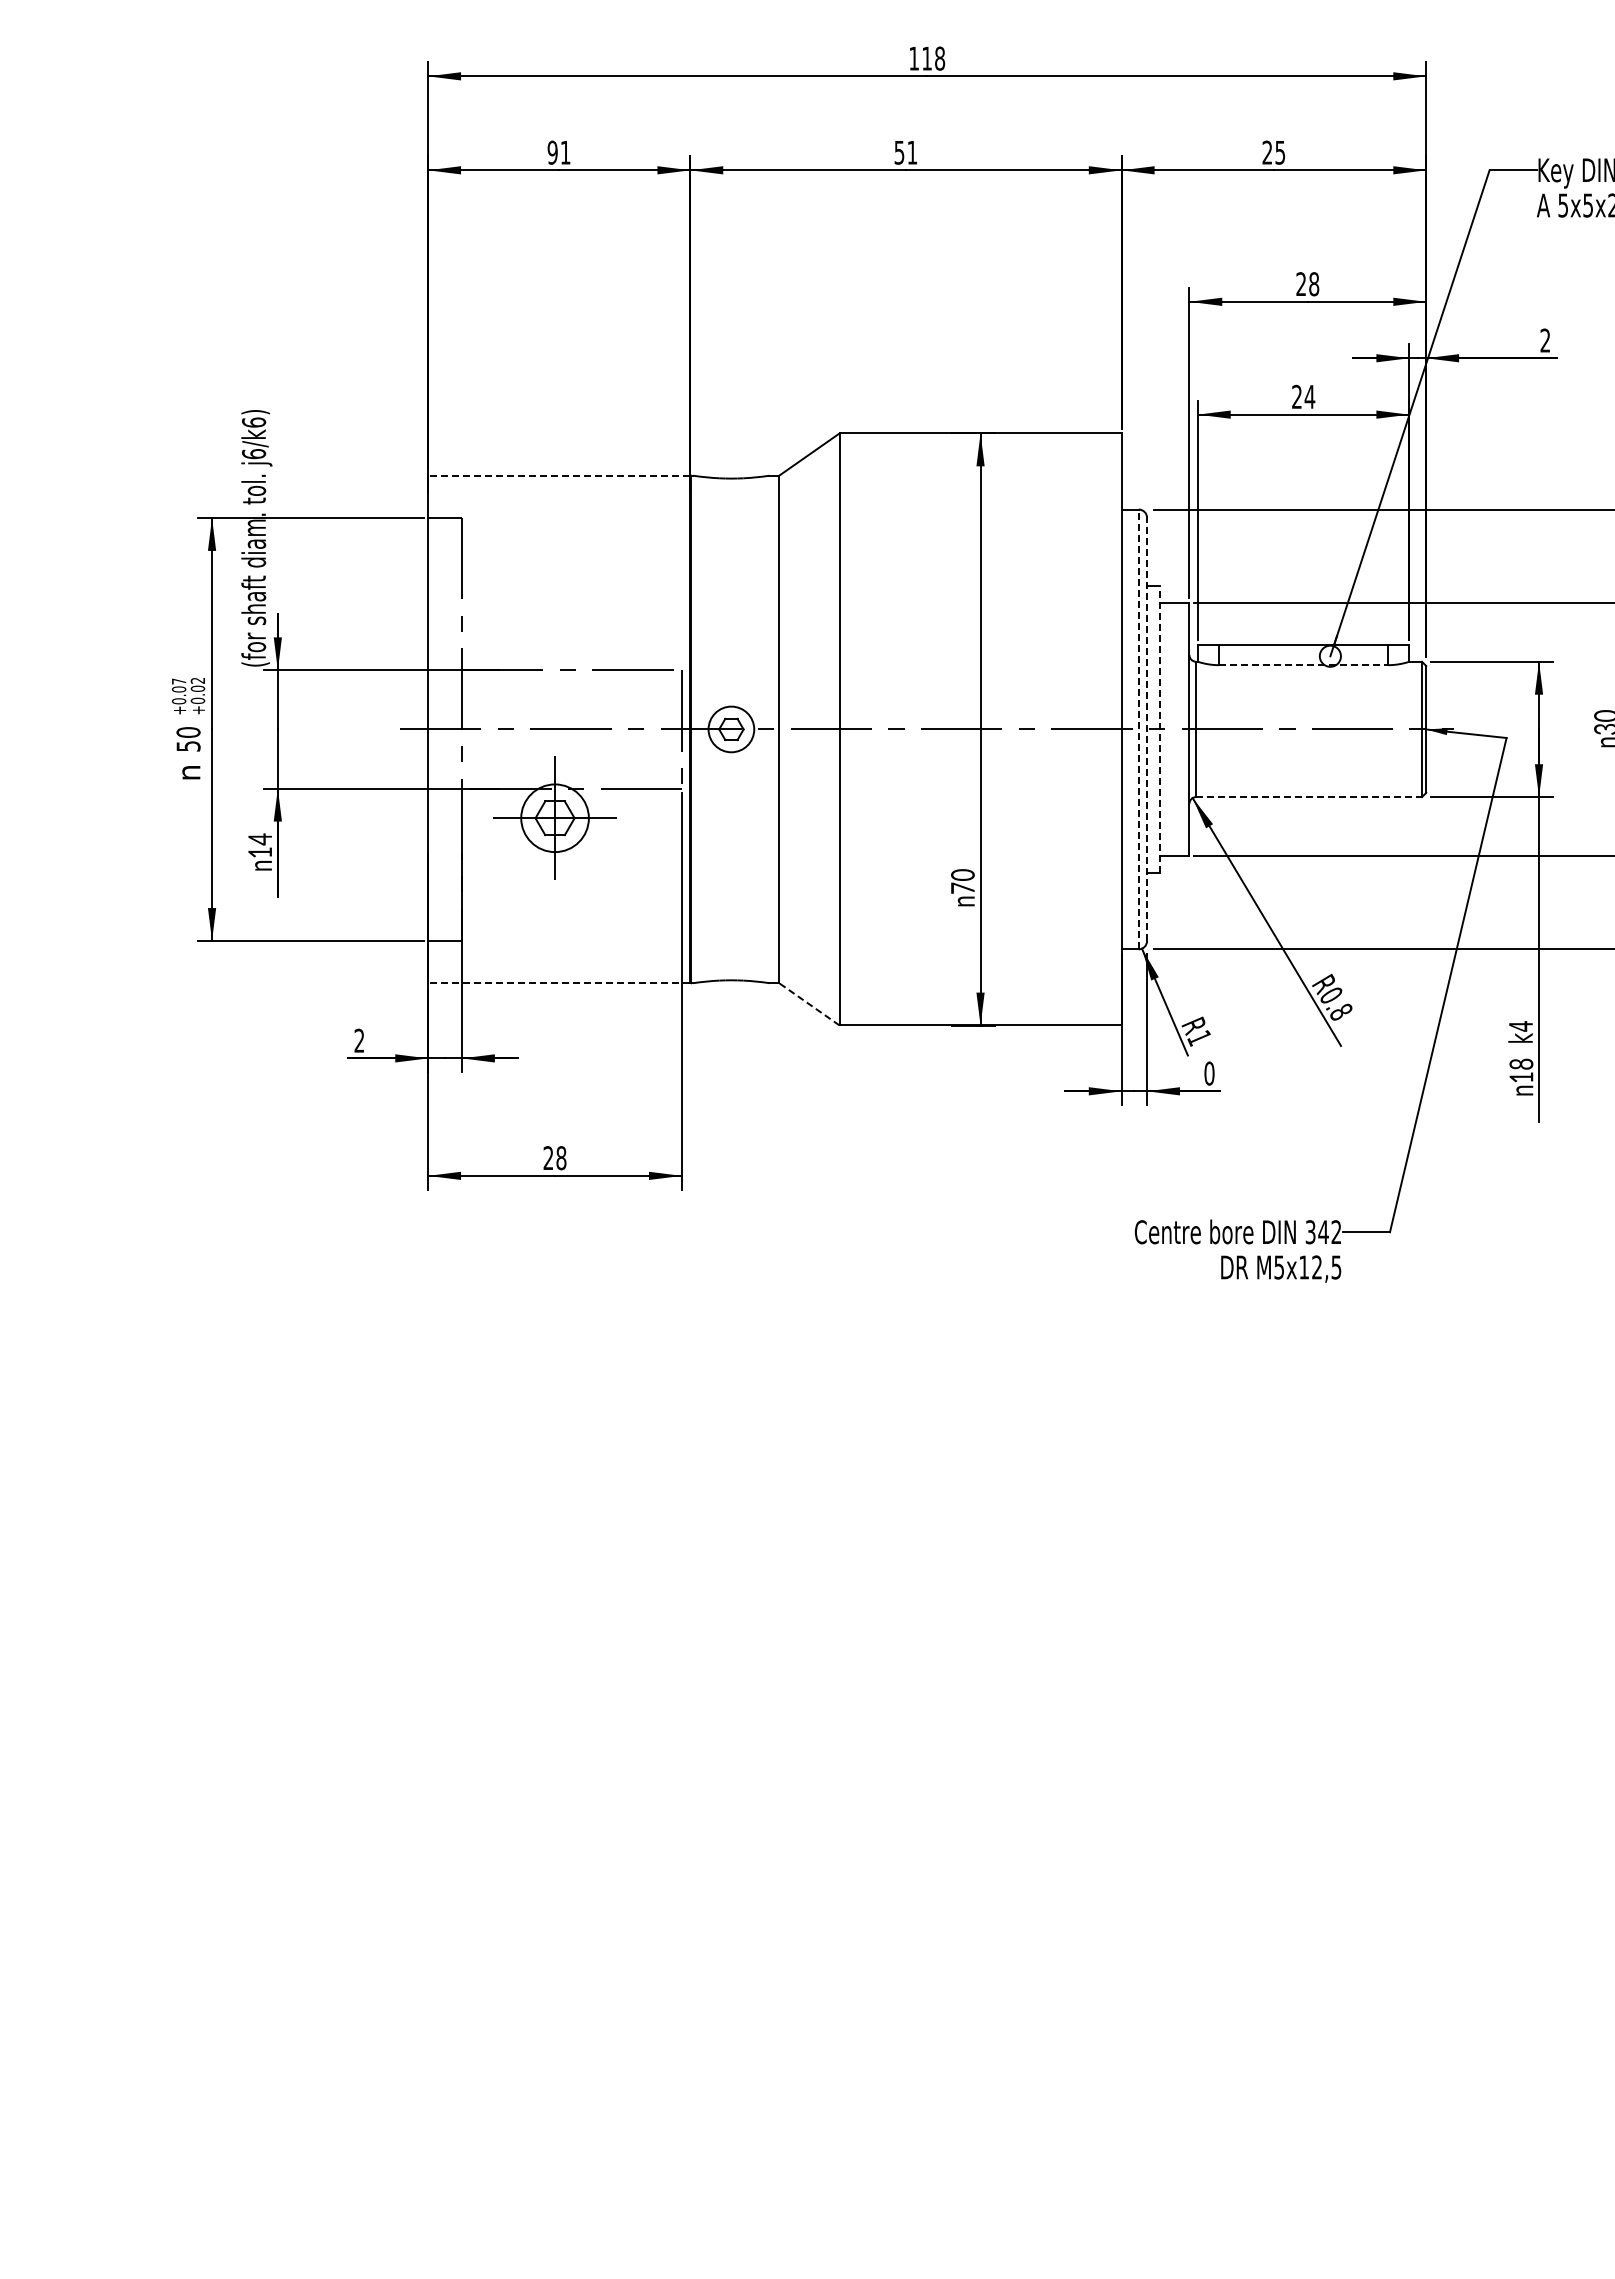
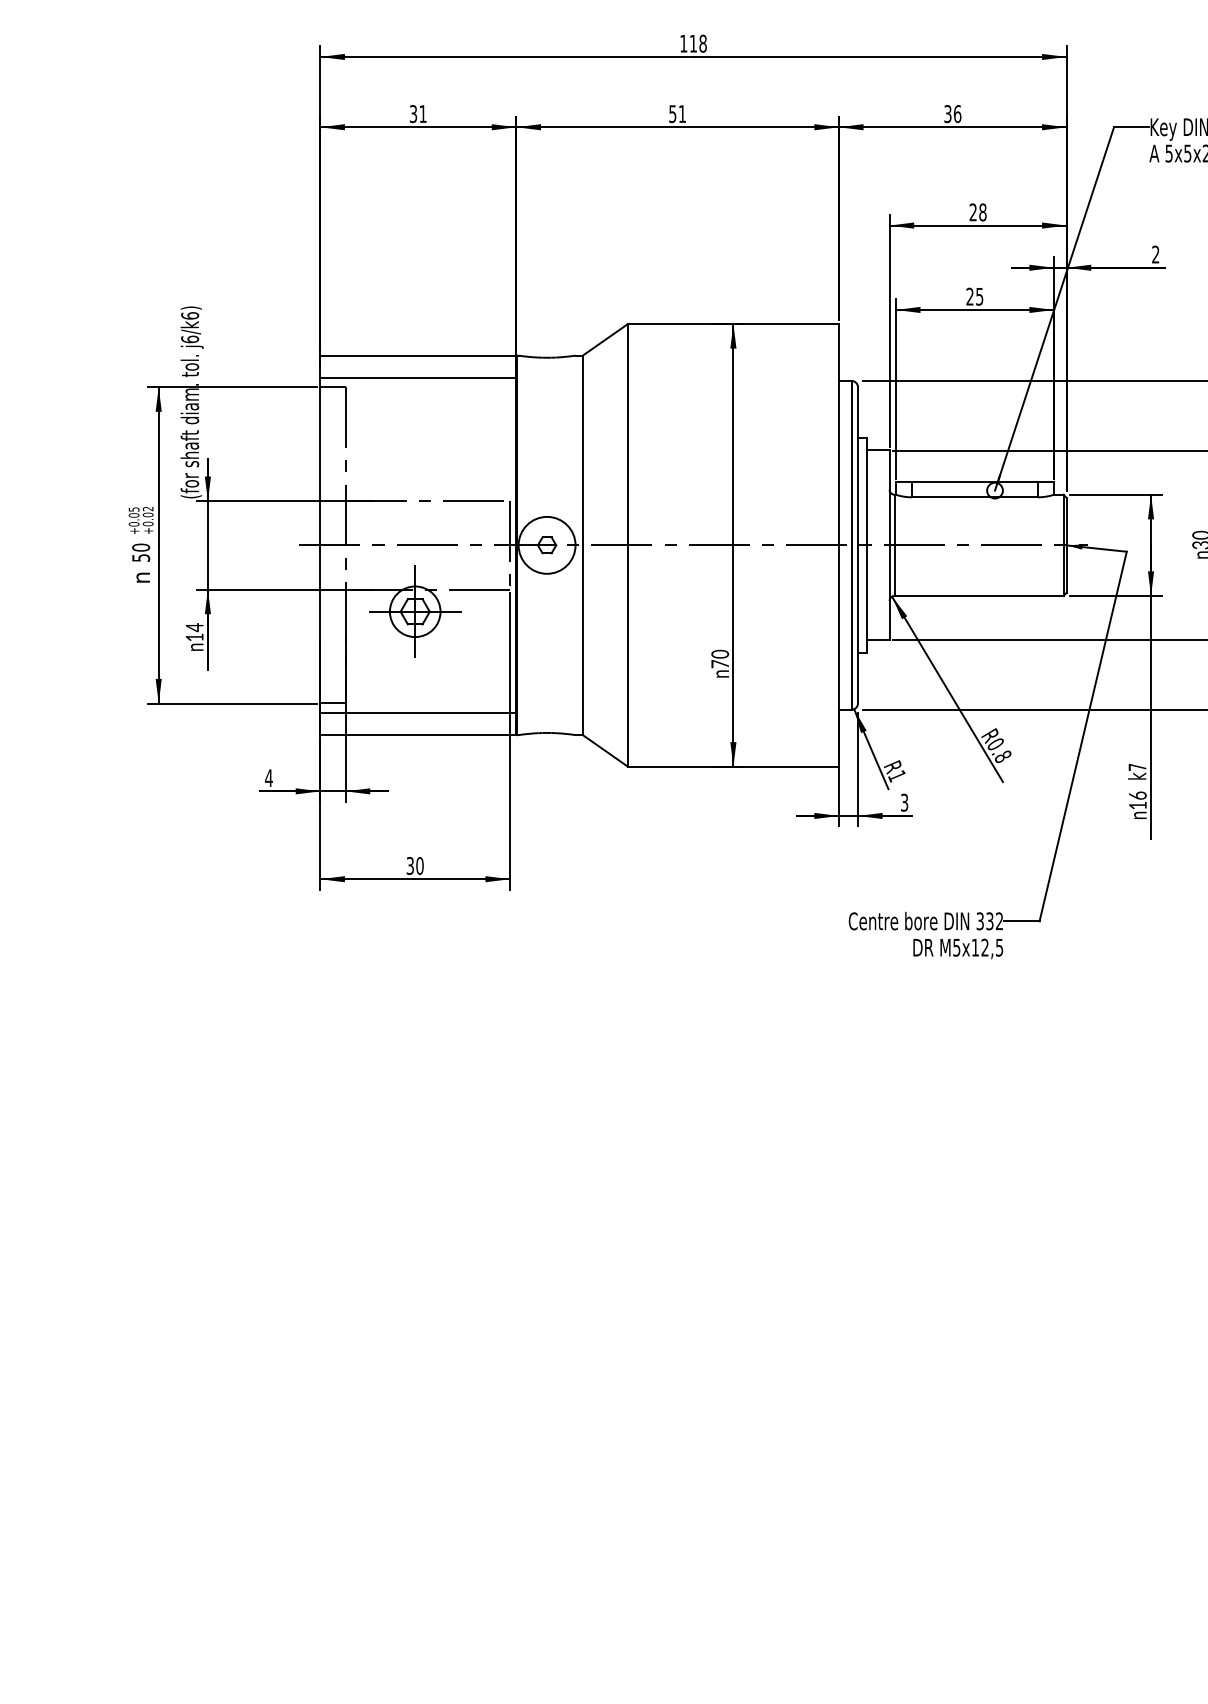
text: (552, 152) -> (413, 113), 91 -> 31
text: (1273, 152) -> (952, 113), 25 -> 36
text: (1309, 397) -> (979, 297), 24 -> 25
line: (558, 475) -> (417, 355), dashed -> solid
line: (559, 505) -> (418, 377), added
line: (1303, 665) -> (974, 497), dashed -> solid
text: (179, 681) -> (134, 509), +0.07 -> +0.05
line: (1147, 728) -> (858, 544), dashed -> solid
circle: (731, 729) -> (547, 545), size x1.67
line: (1138, 729) -> (851, 545), dashed -> solid
line: (1159, 729) -> (867, 545), dashed -> solid
line: (1309, 797) -> (979, 596), dashed -> solid
line: (559, 953) -> (418, 712), added
line: (558, 983) -> (417, 735), dashed -> solid
line: (809, 1004) -> (605, 751), dashed -> solid
text: (1520, 1026) -> (1137, 767), k4 -> k7
text: (359, 1040) -> (268, 777), 2 -> 4
text: (1520, 1063) -> (1137, 795), 18 -> 16
text: (1209, 1073) -> (904, 802), 0 -> 3
text: (554, 1158) -> (414, 866), 28 -> 30
text: (1323, 1232) -> (989, 921), 342 -> 332

